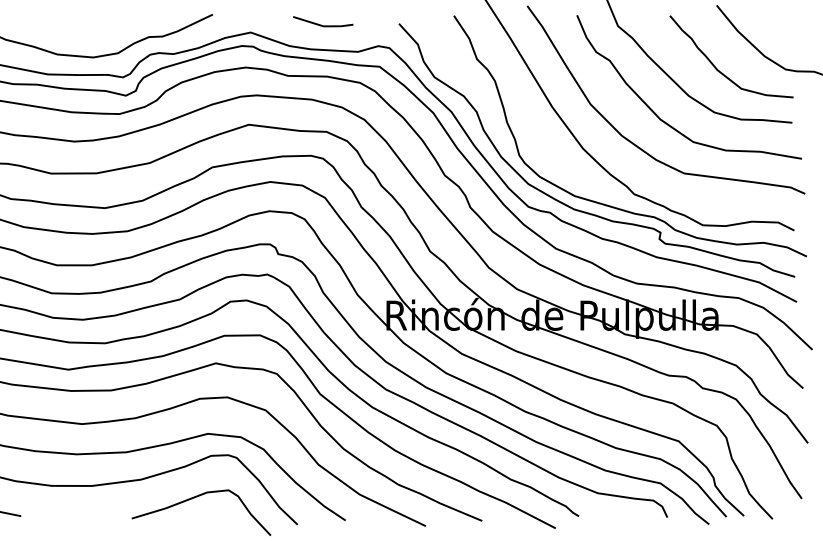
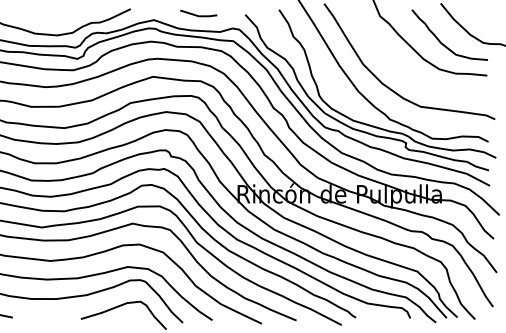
part: (665, 120) -> (409, 74), removed

